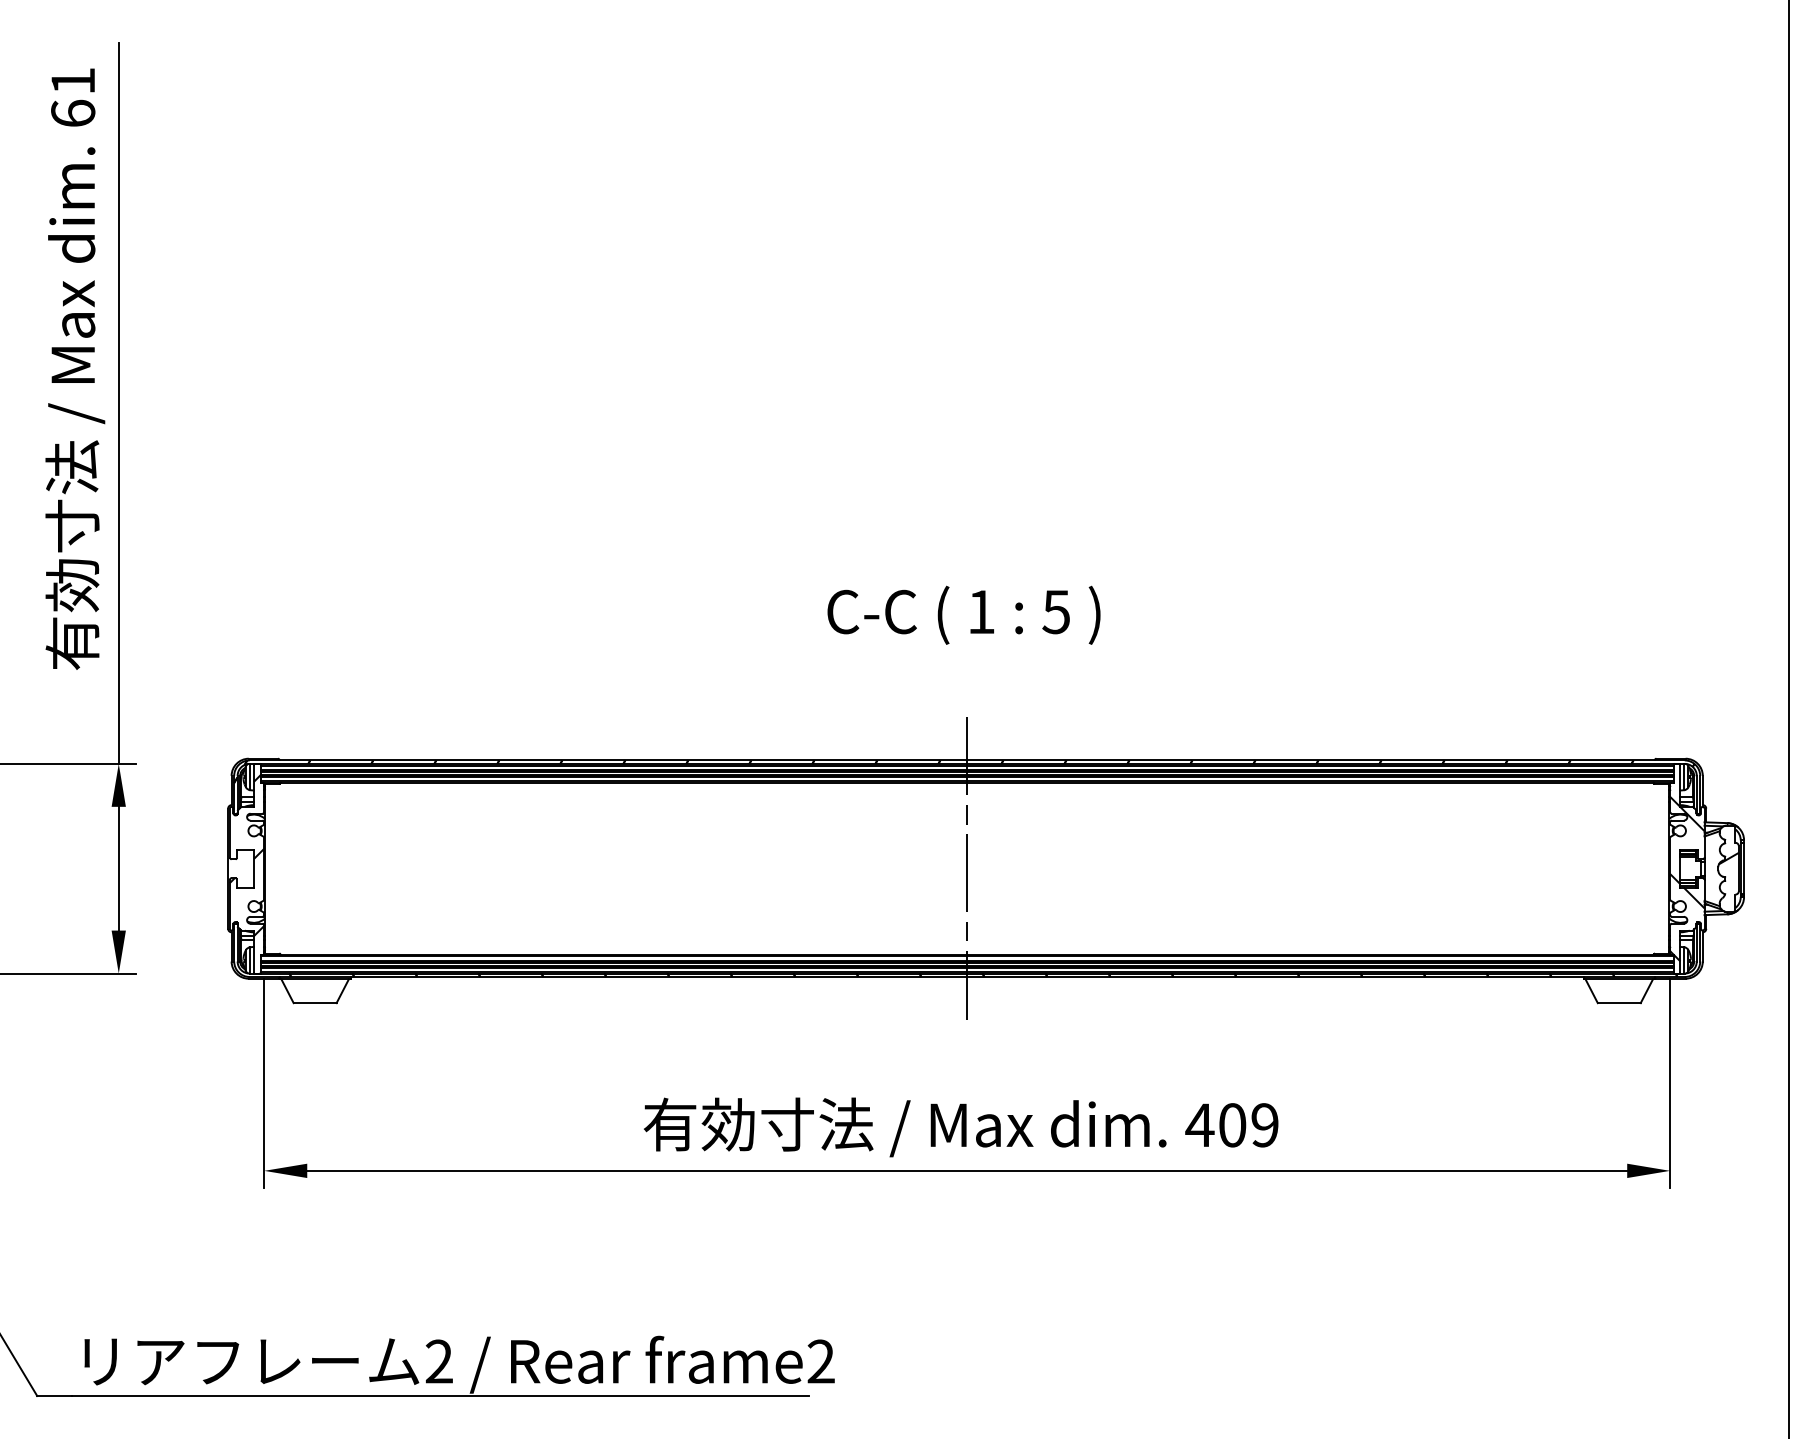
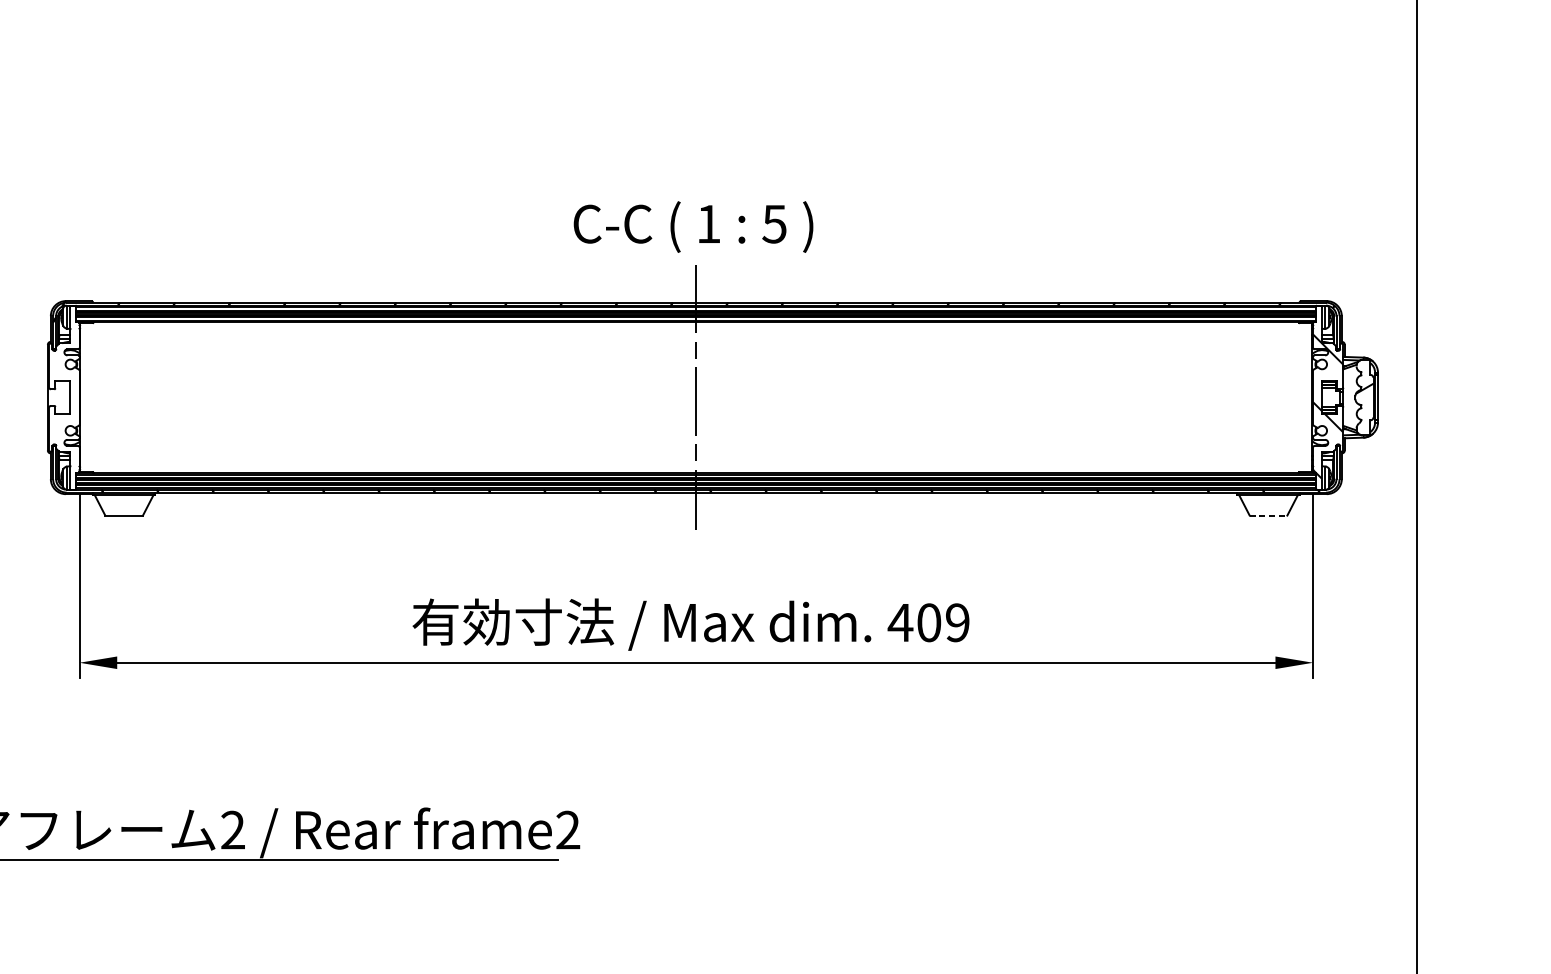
text: (963, 614) -> (693, 226), moved
hatch: (246, 855) -> (63, 386), removed
line: (1619, 1003) -> (1268, 515), solid -> dashed

